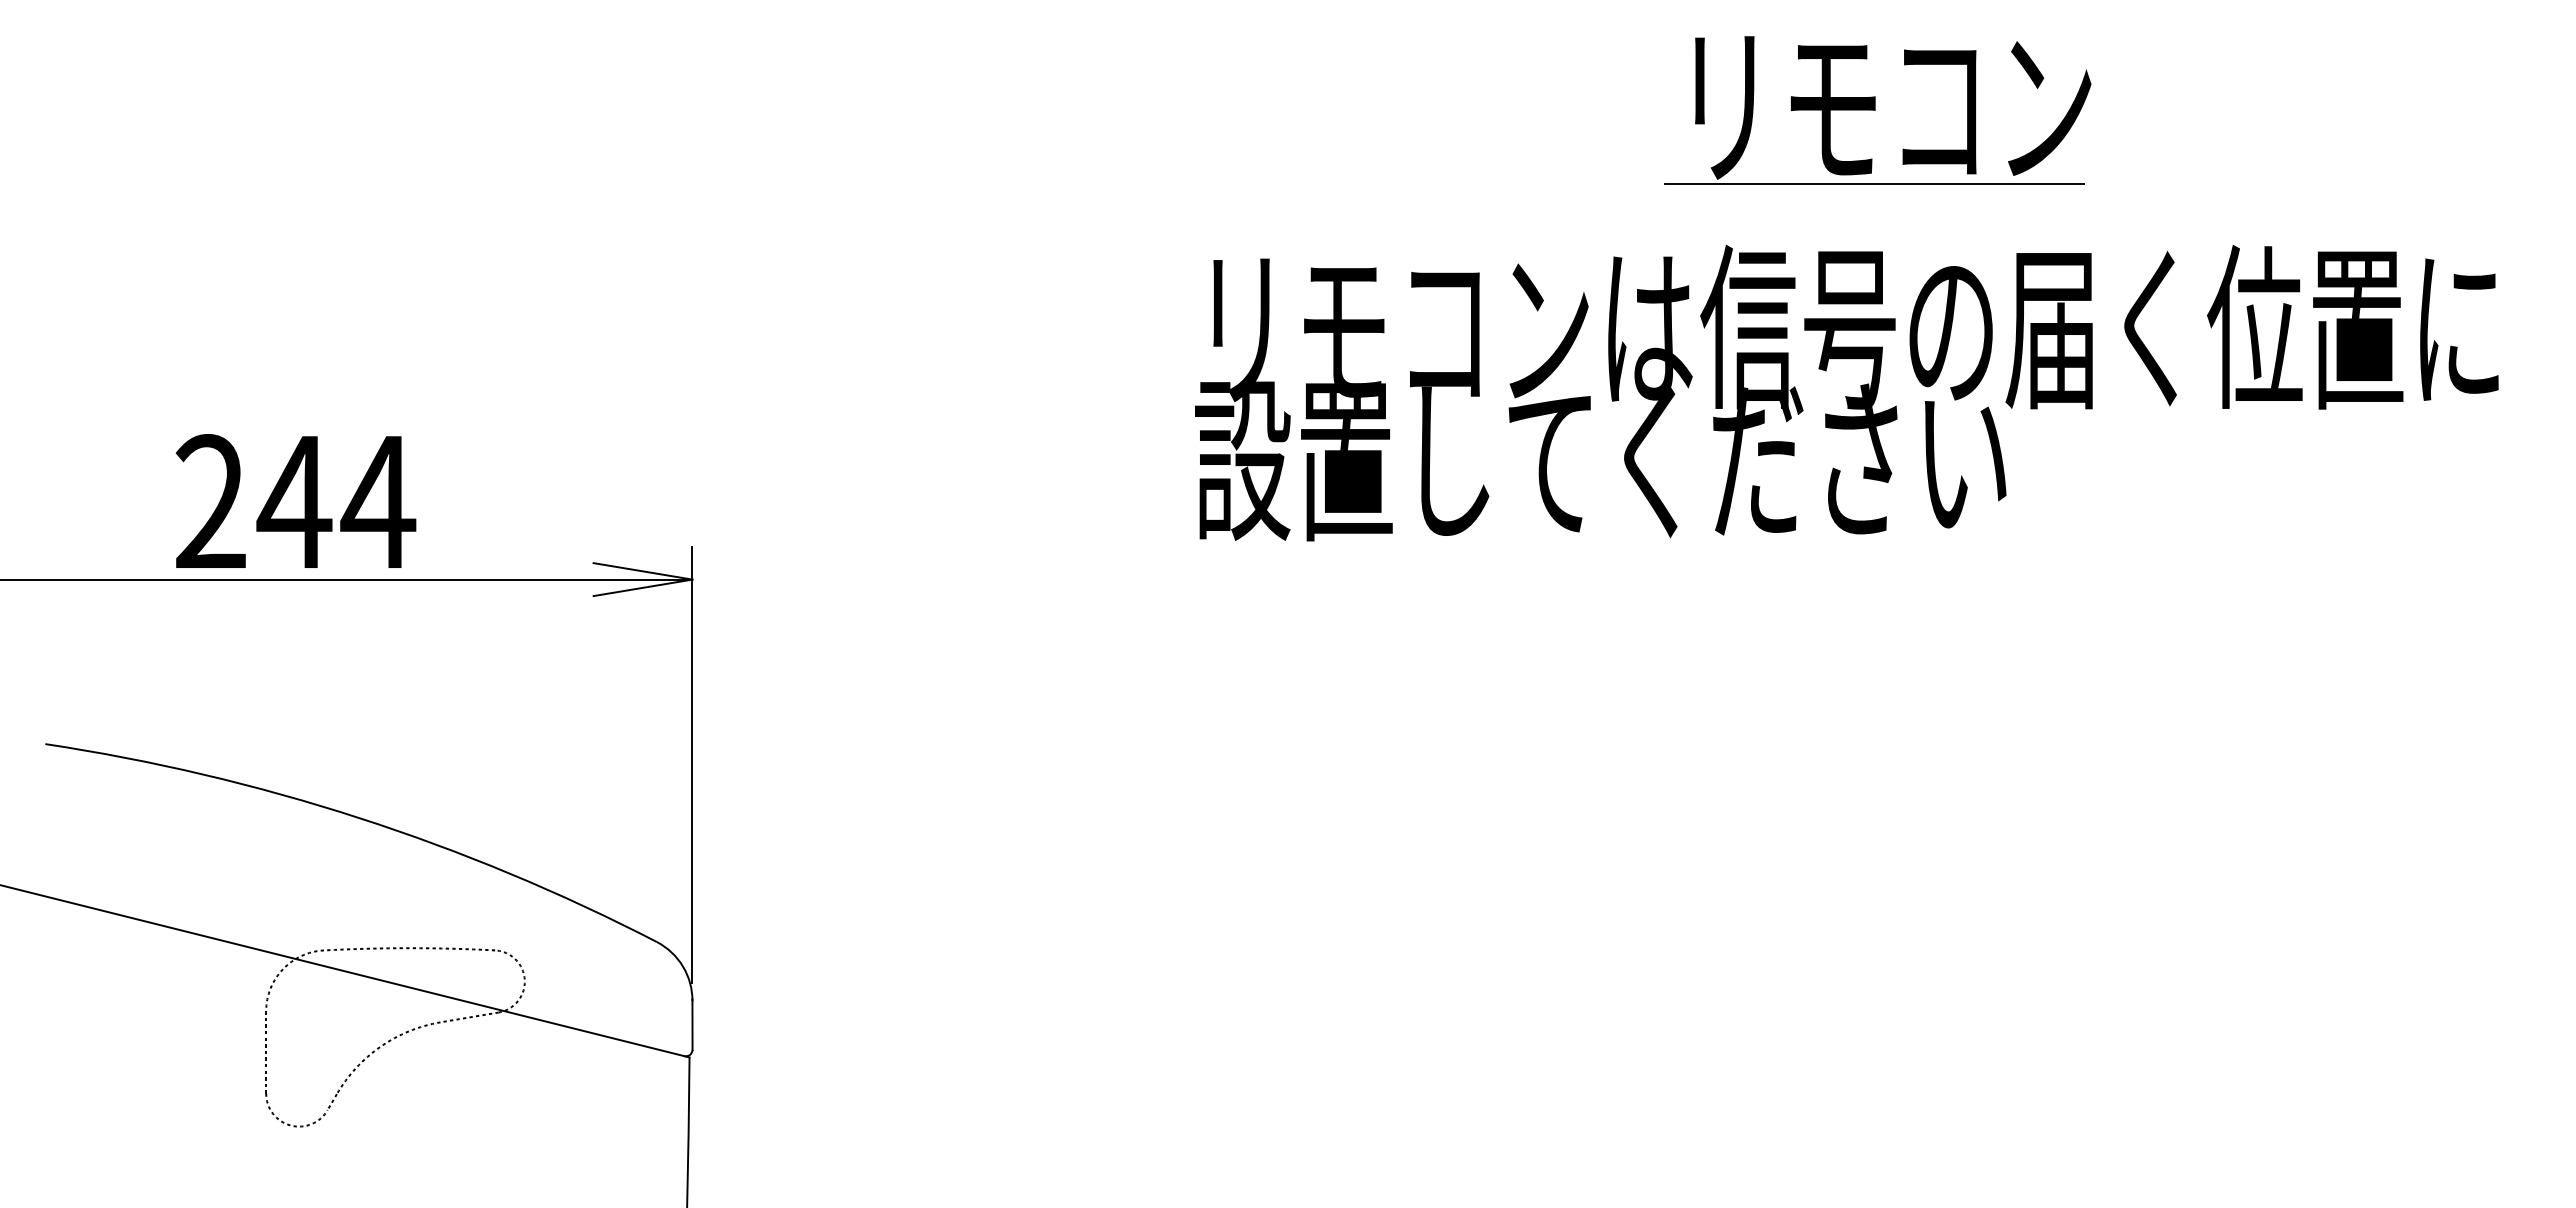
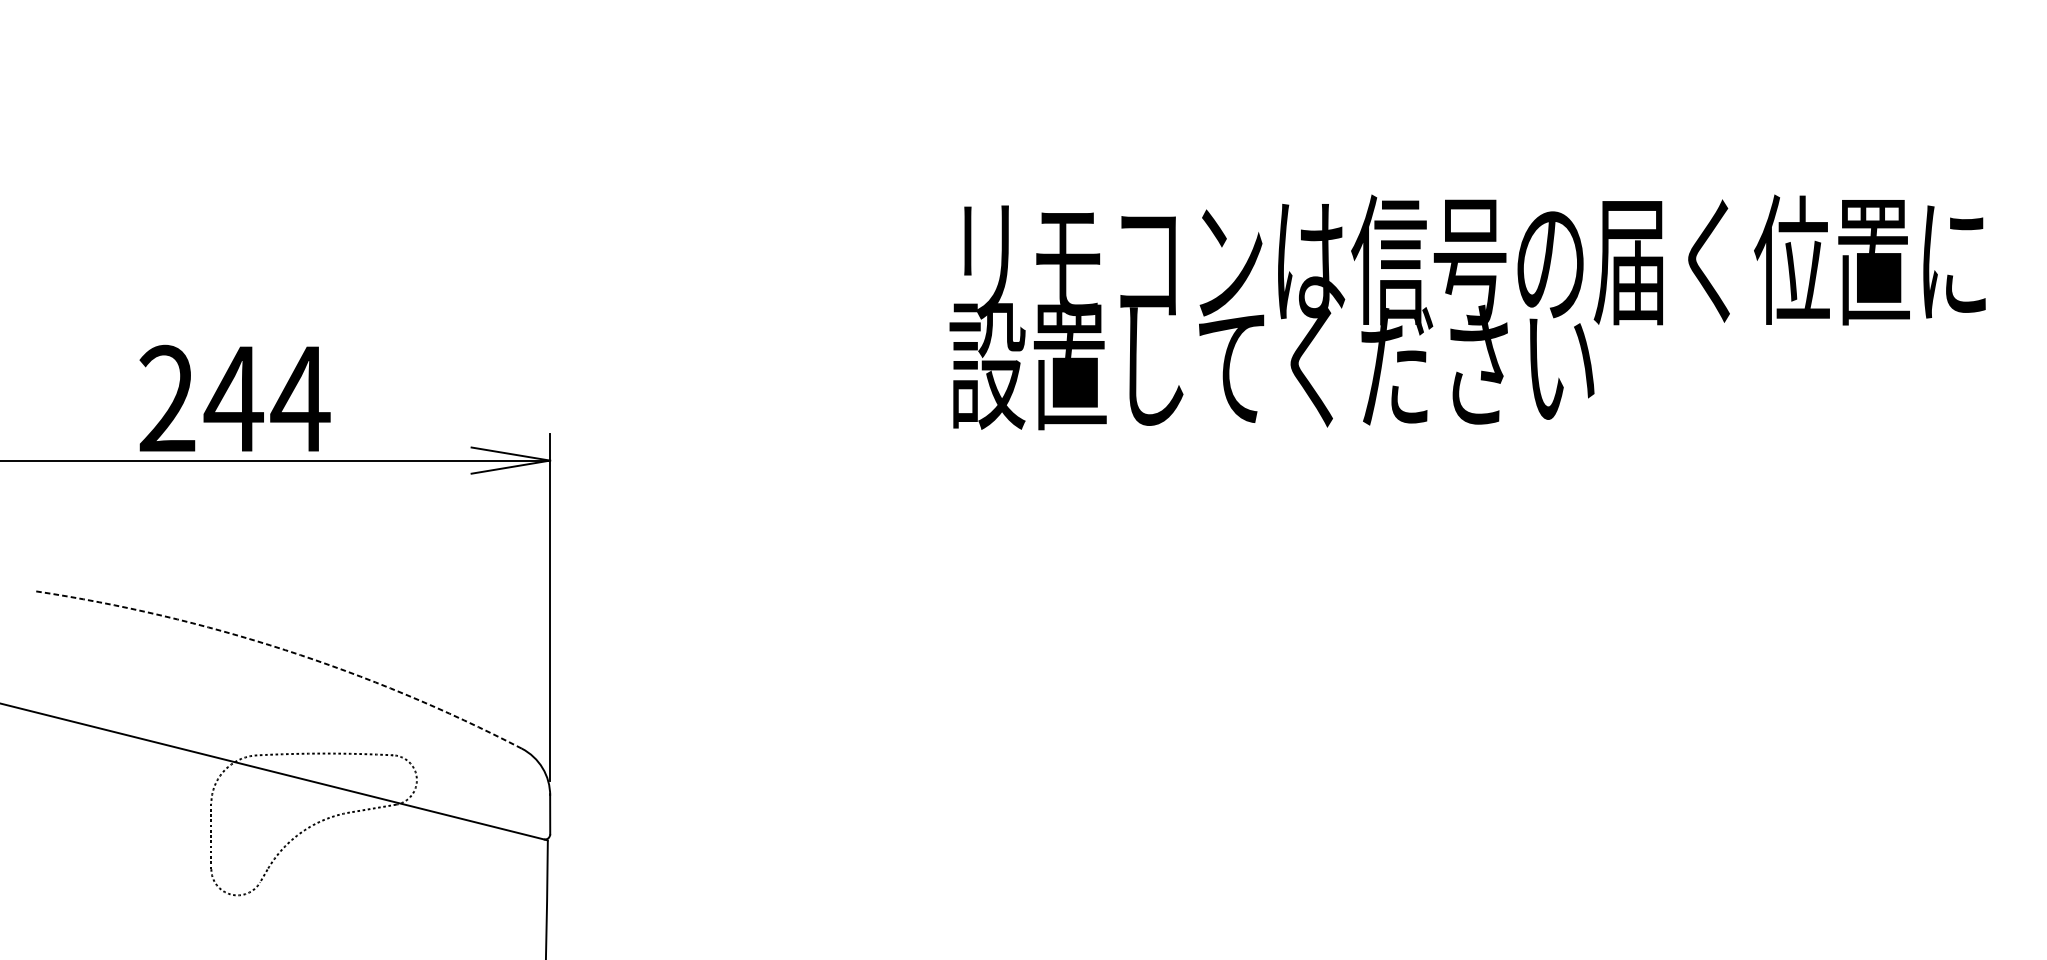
part: (1877, 110) -> (1492, 87), removed
arc: (359, 818) -> (285, 650), solid -> dashed

